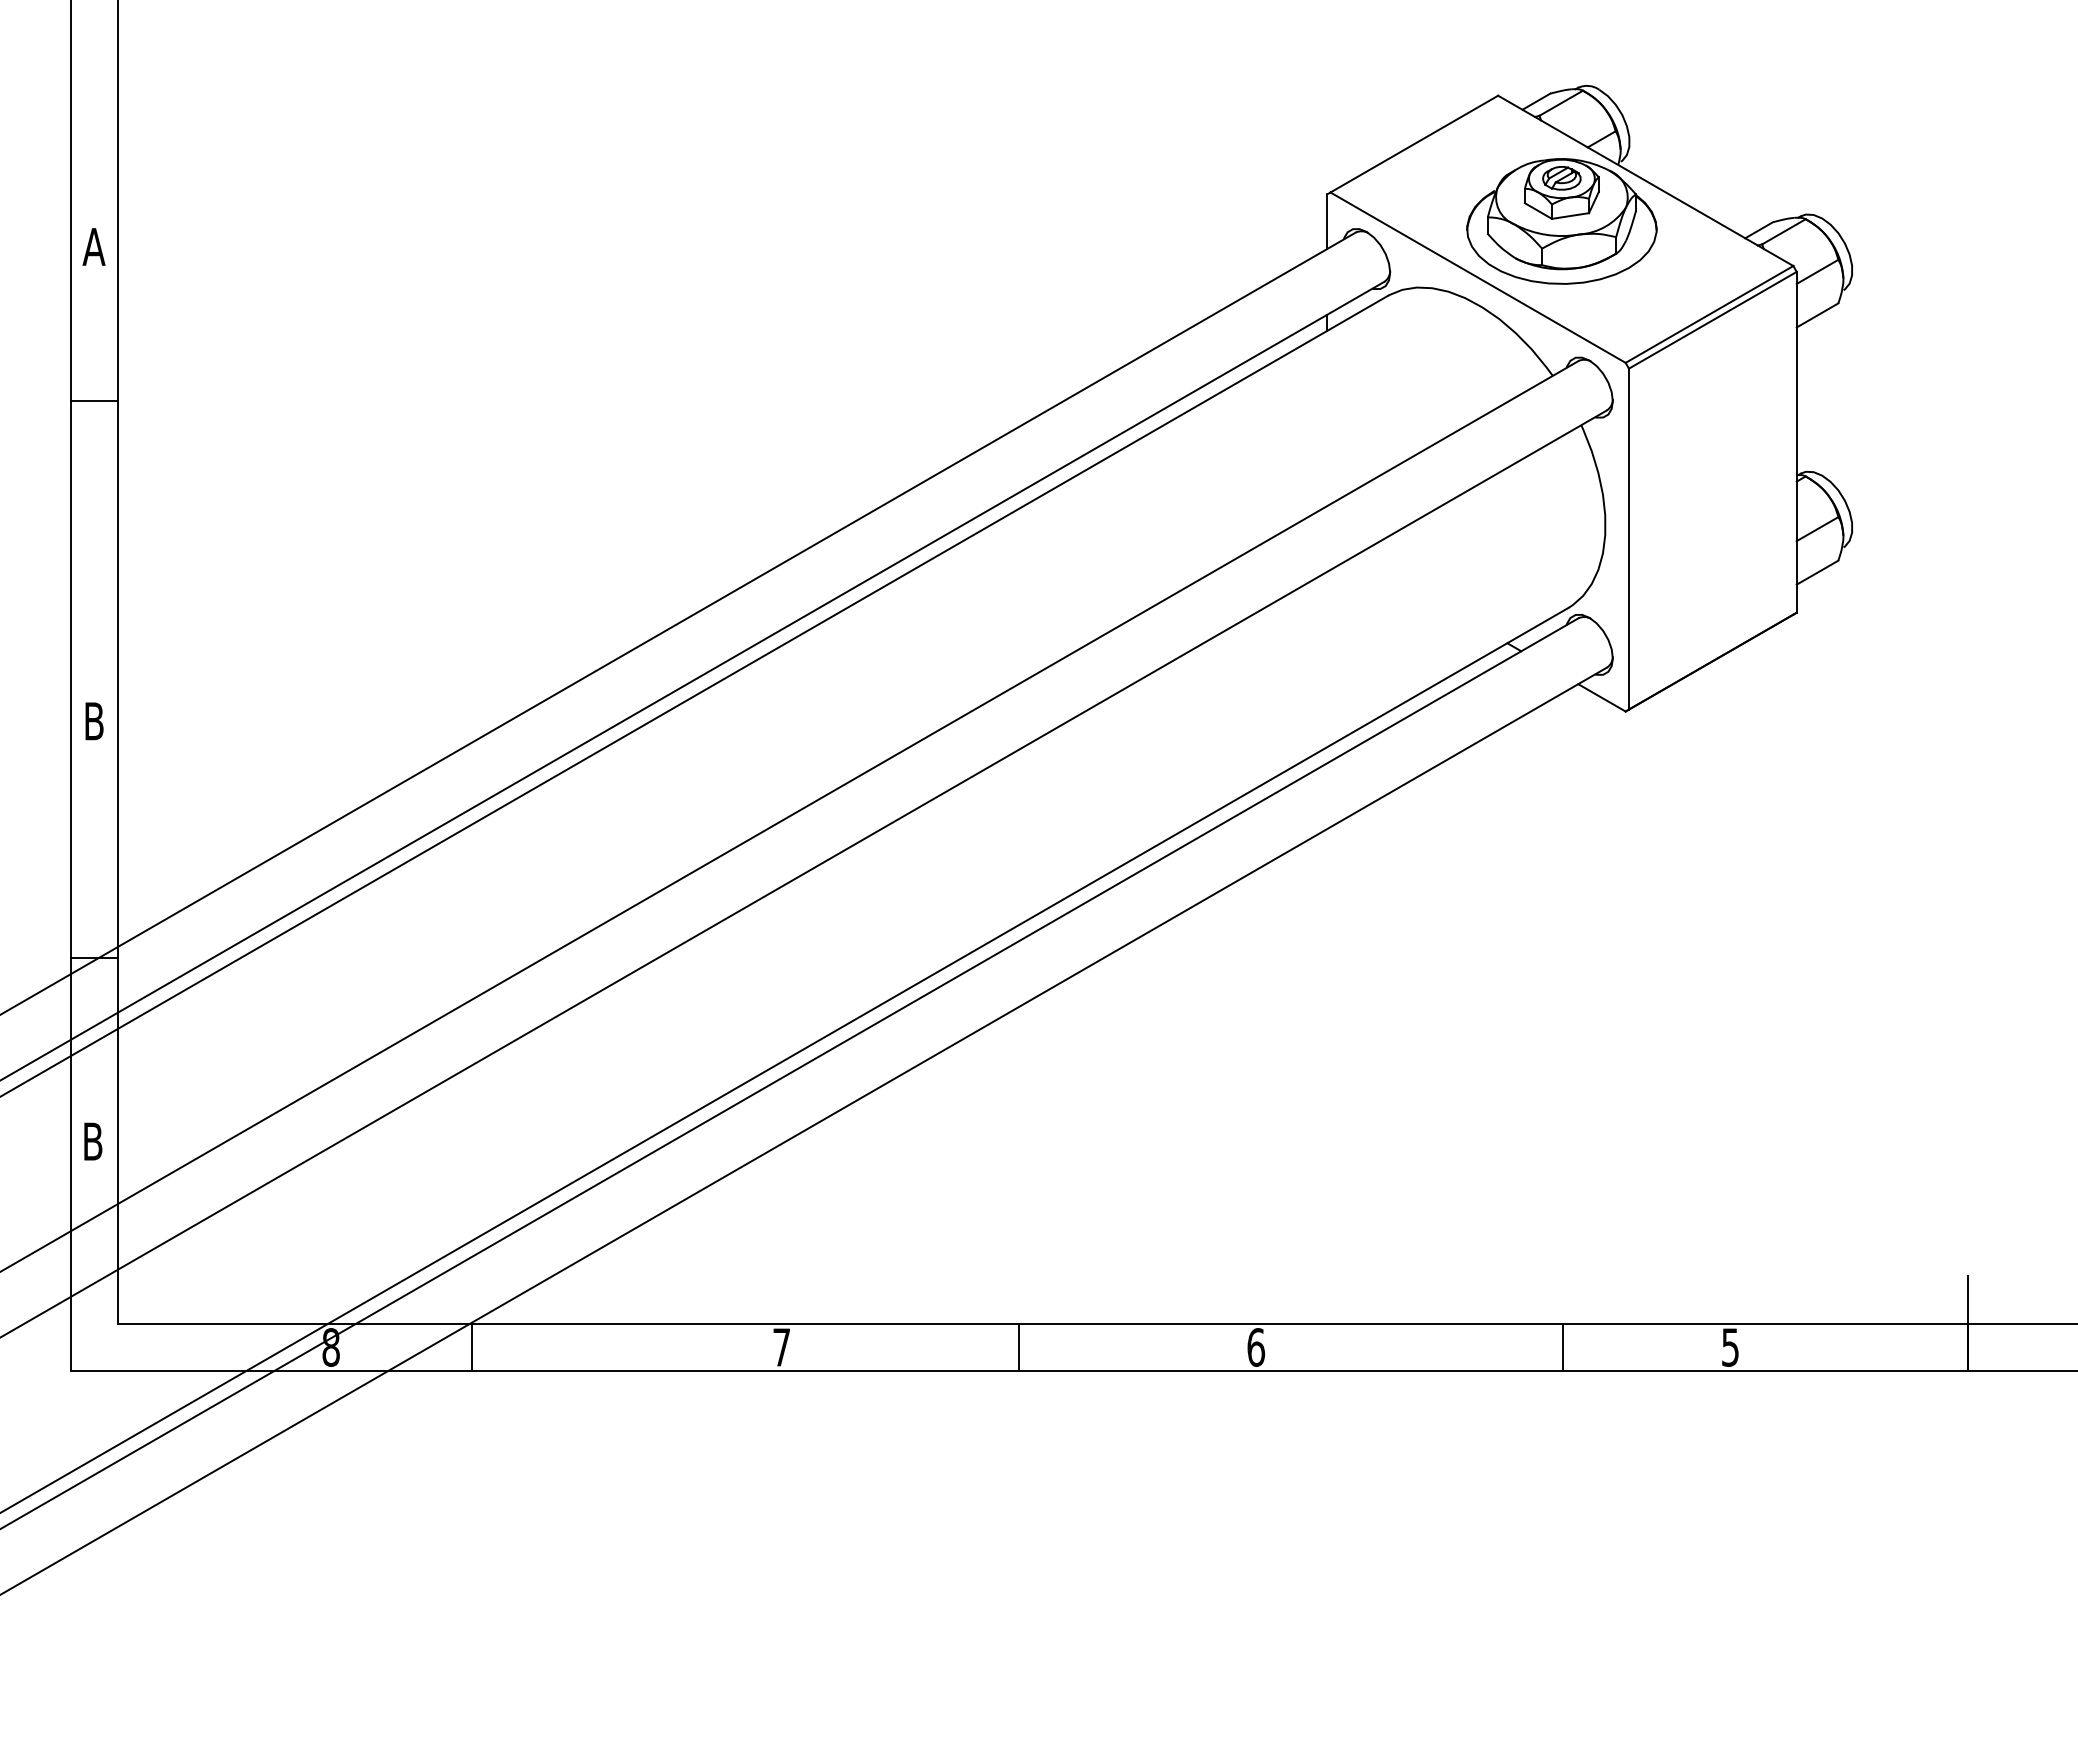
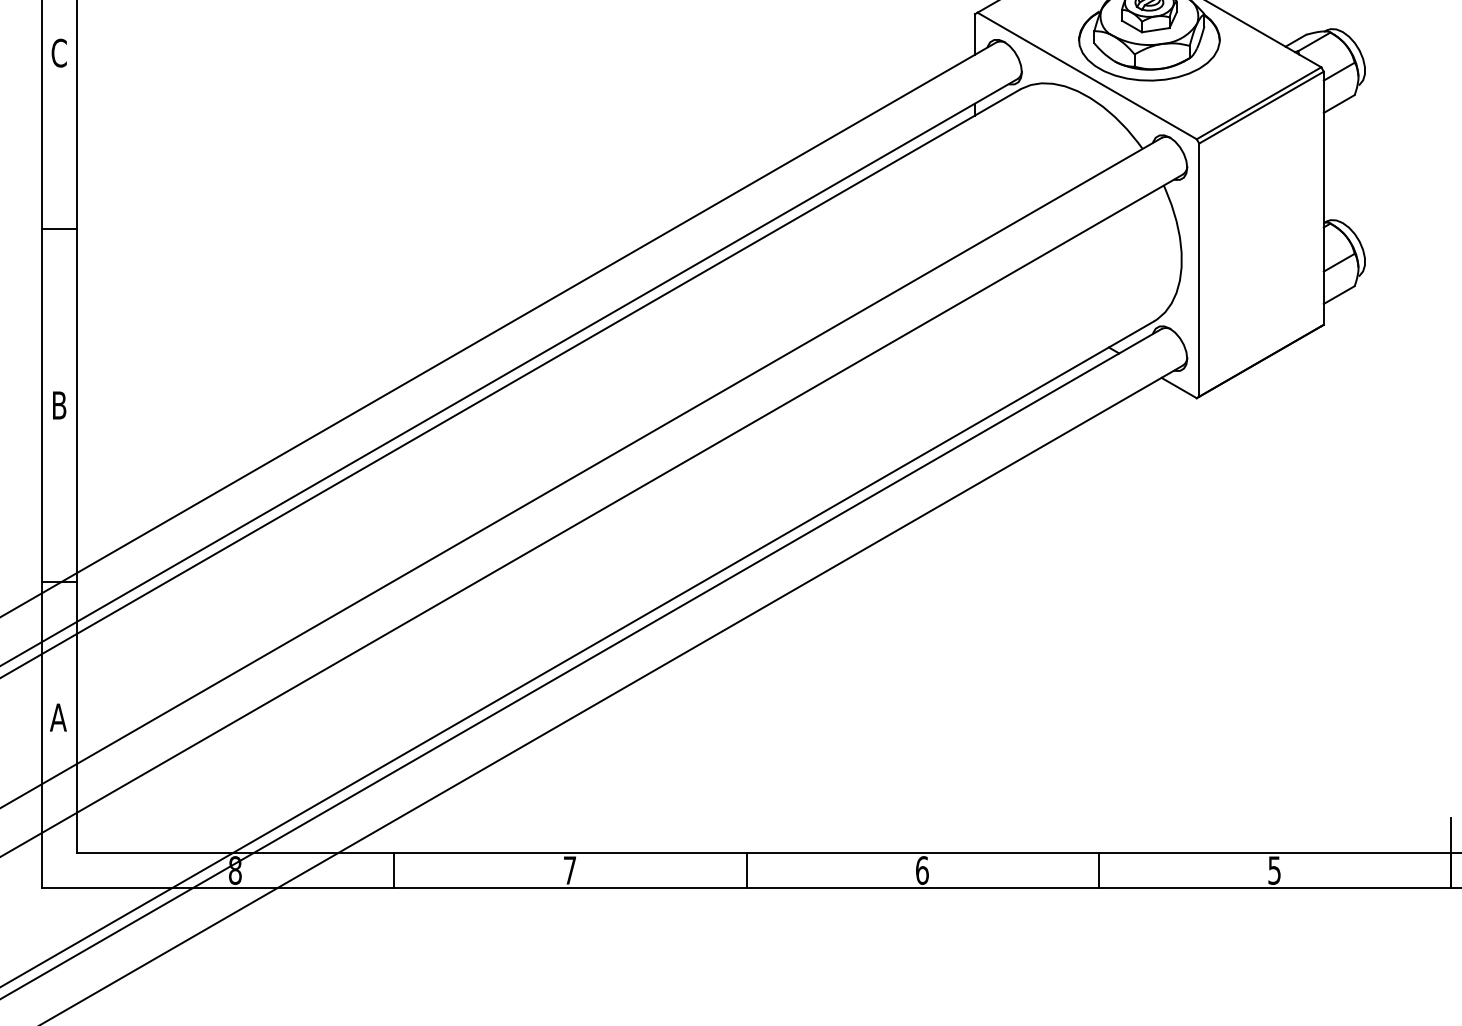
text: (93, 246) -> (58, 52), A -> C
line: (94, 401) -> (59, 229), moved
text: (92, 1141) -> (58, 717), B -> A
line: (472, 1347) -> (394, 870), moved
line: (1562, 1347) -> (1098, 870), moved

